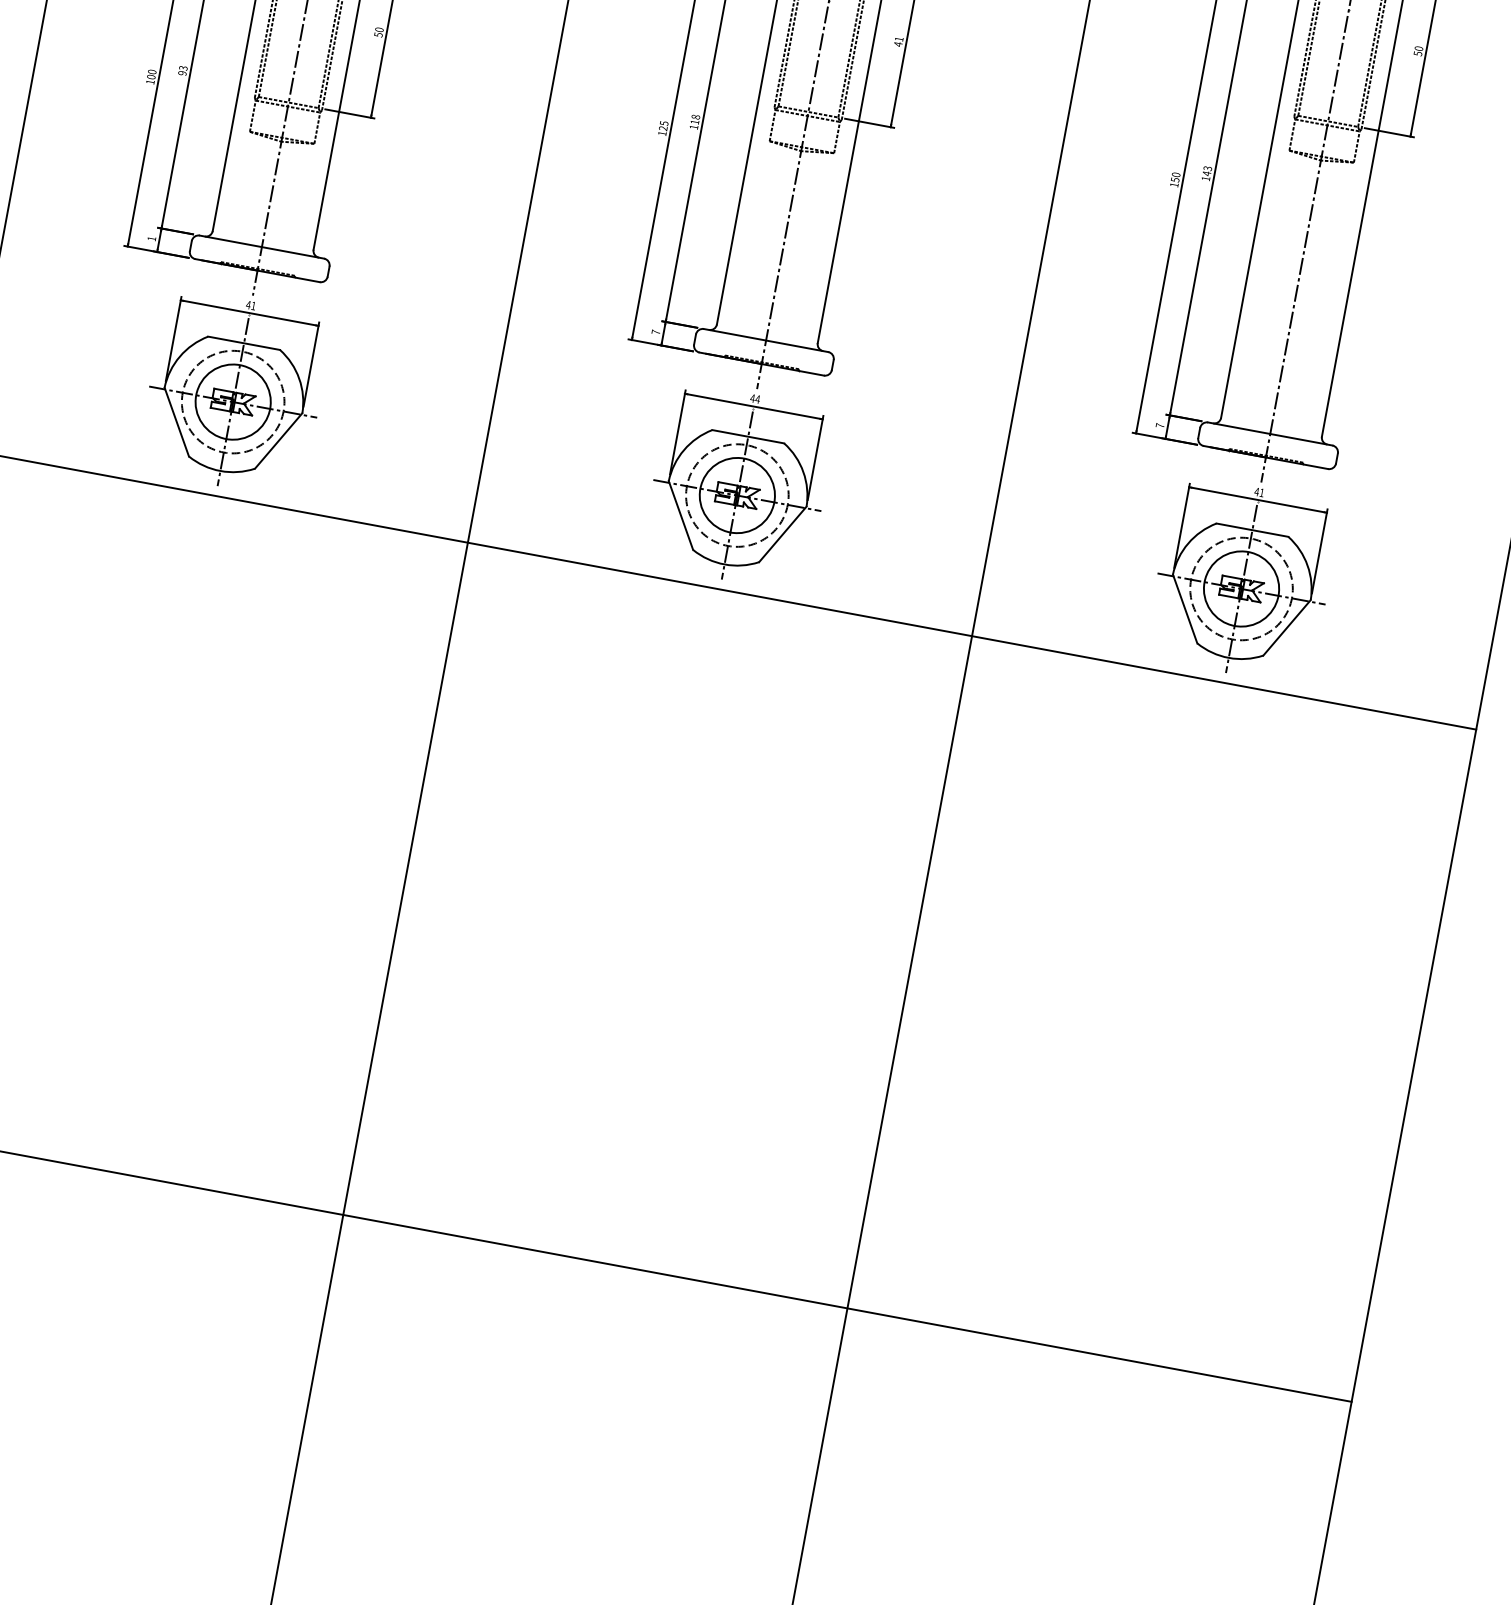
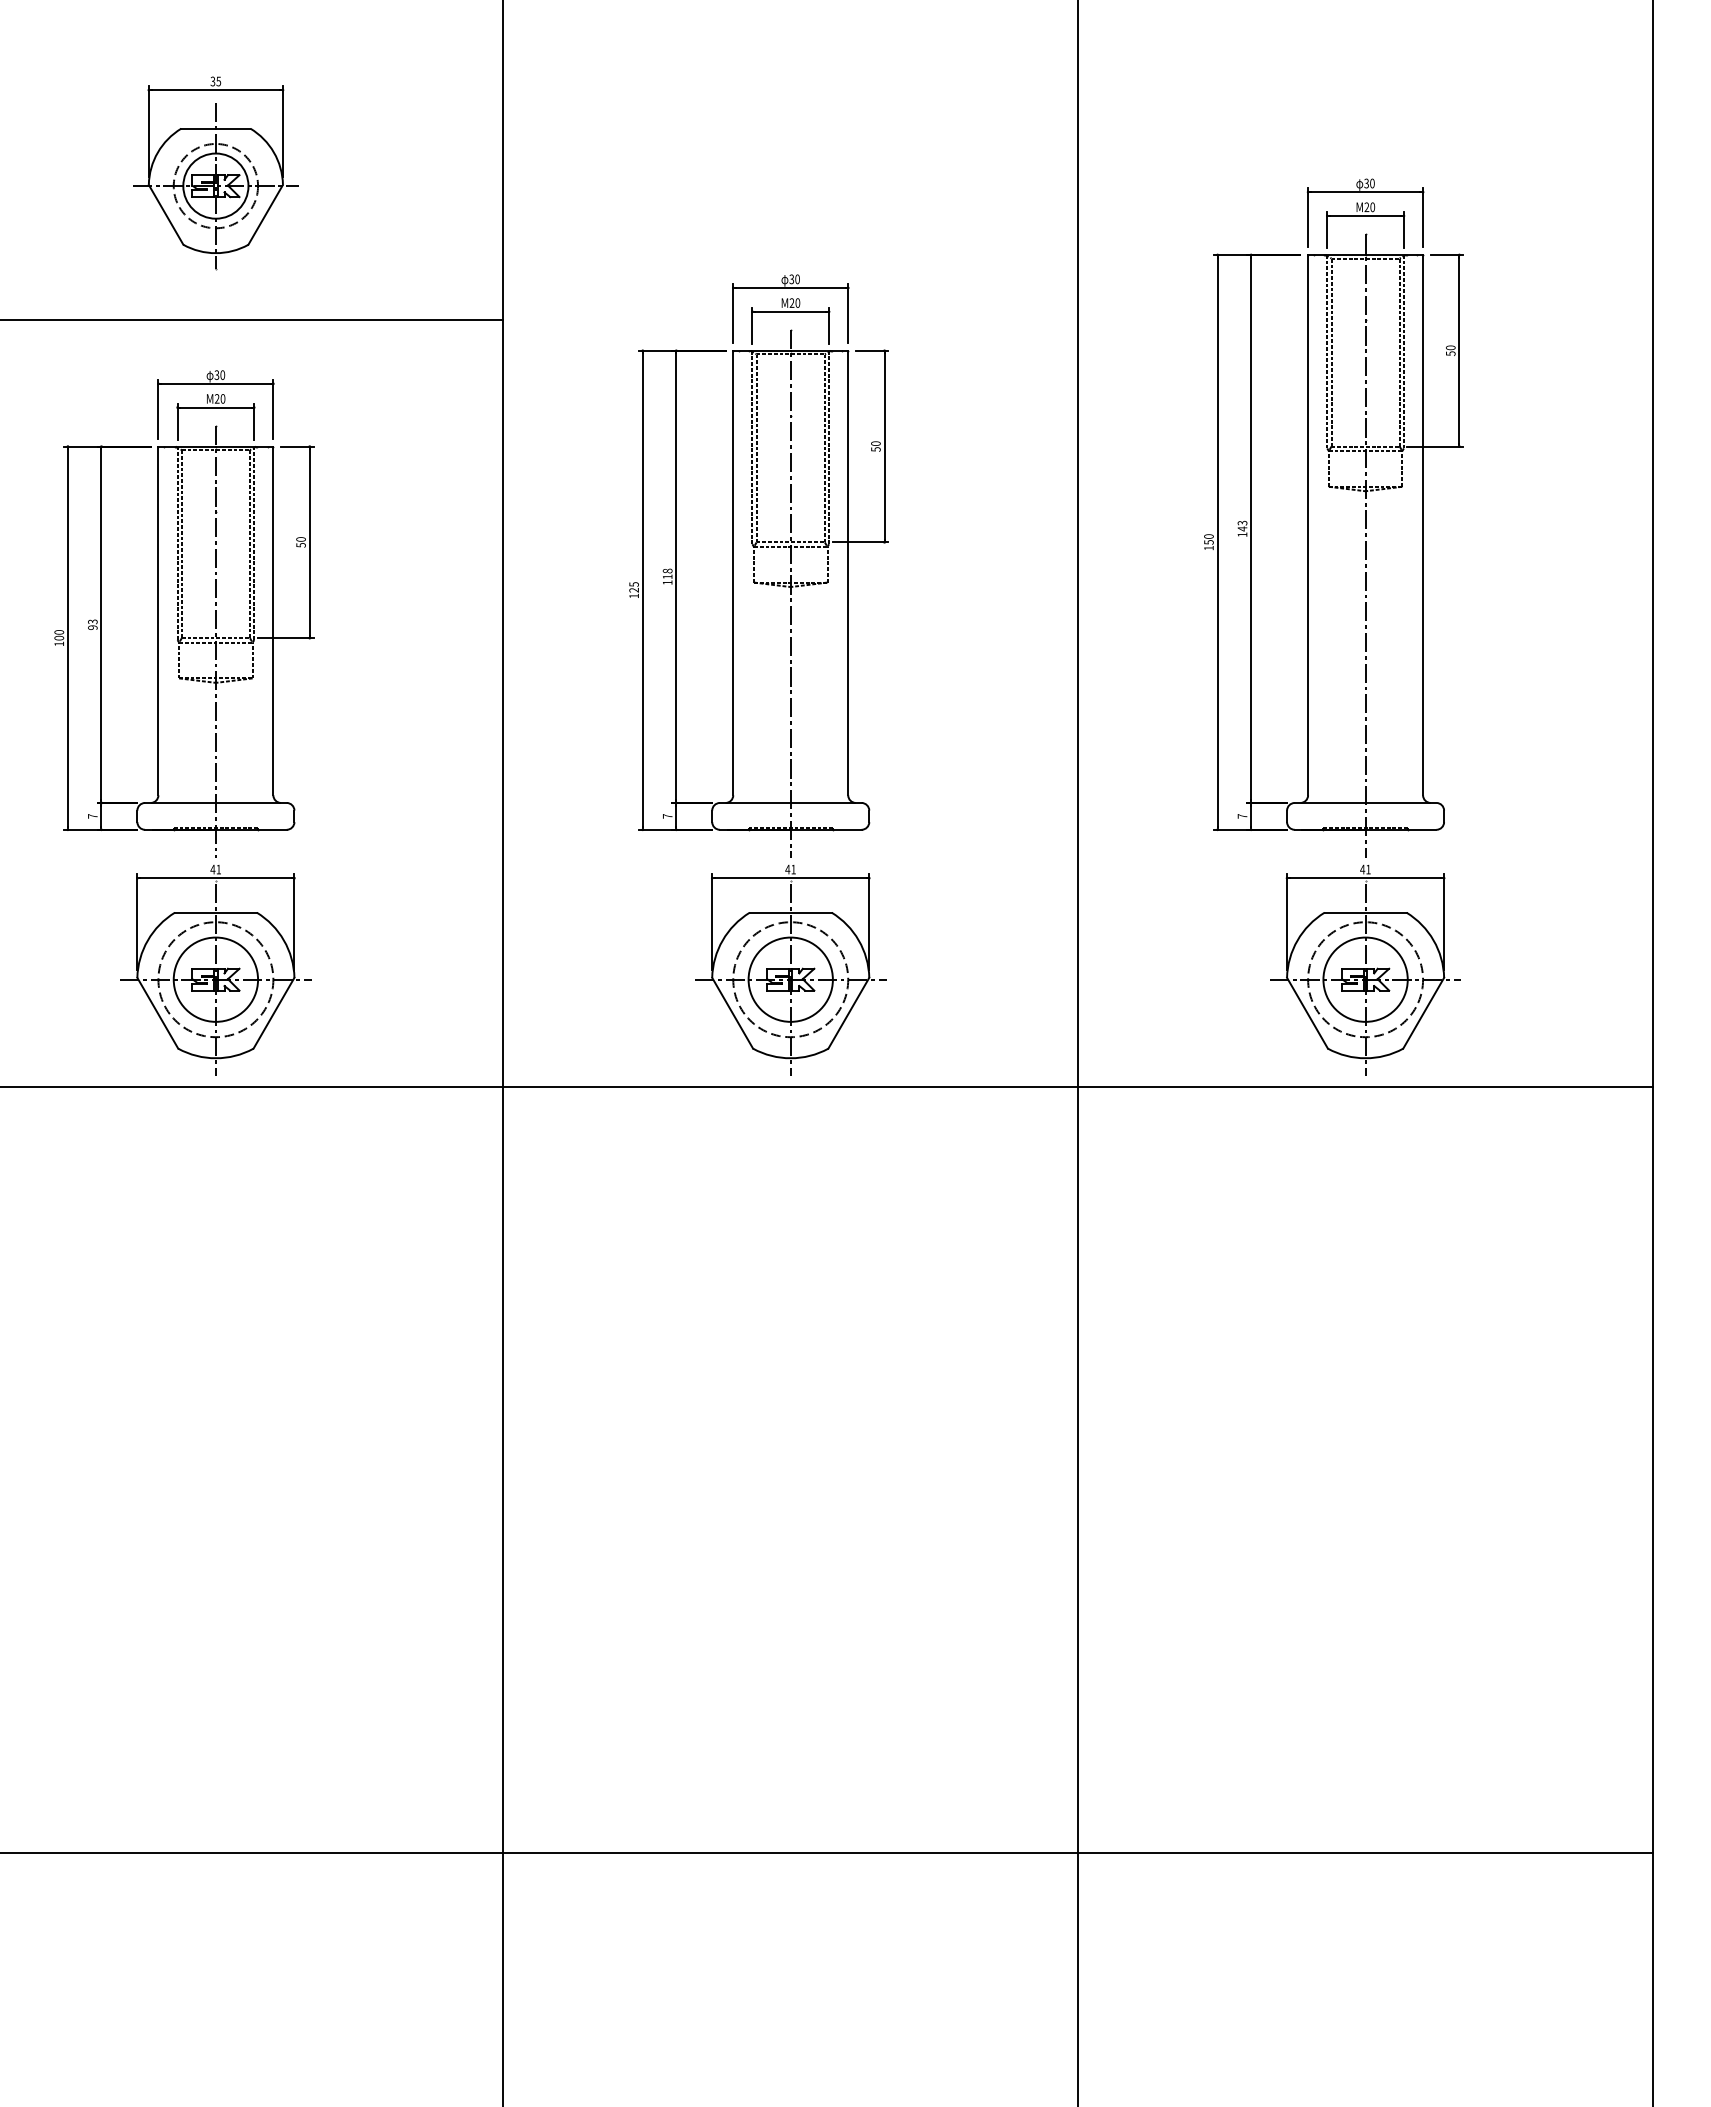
text: (898, 41) -> (875, 446), 41 -> 50
text: (151, 238) -> (92, 816), 1 -> 7
text: (757, 399) -> (793, 869), 44 -> 41

